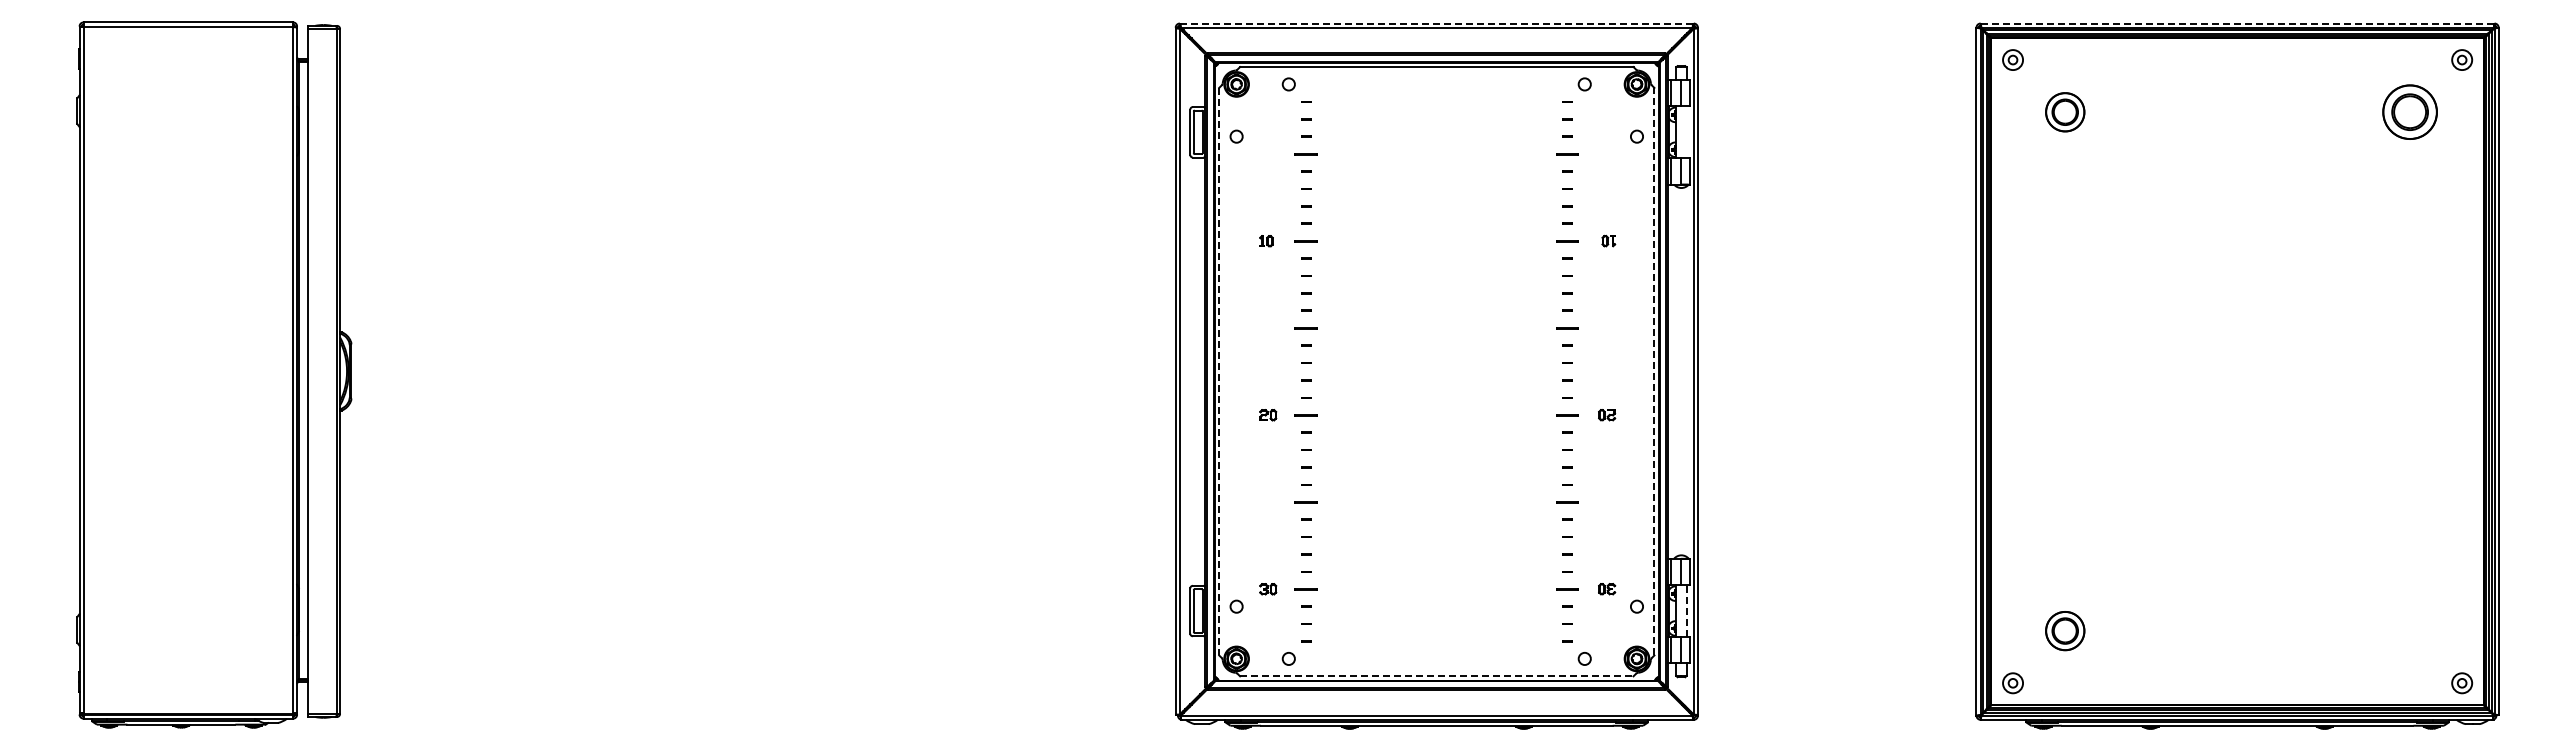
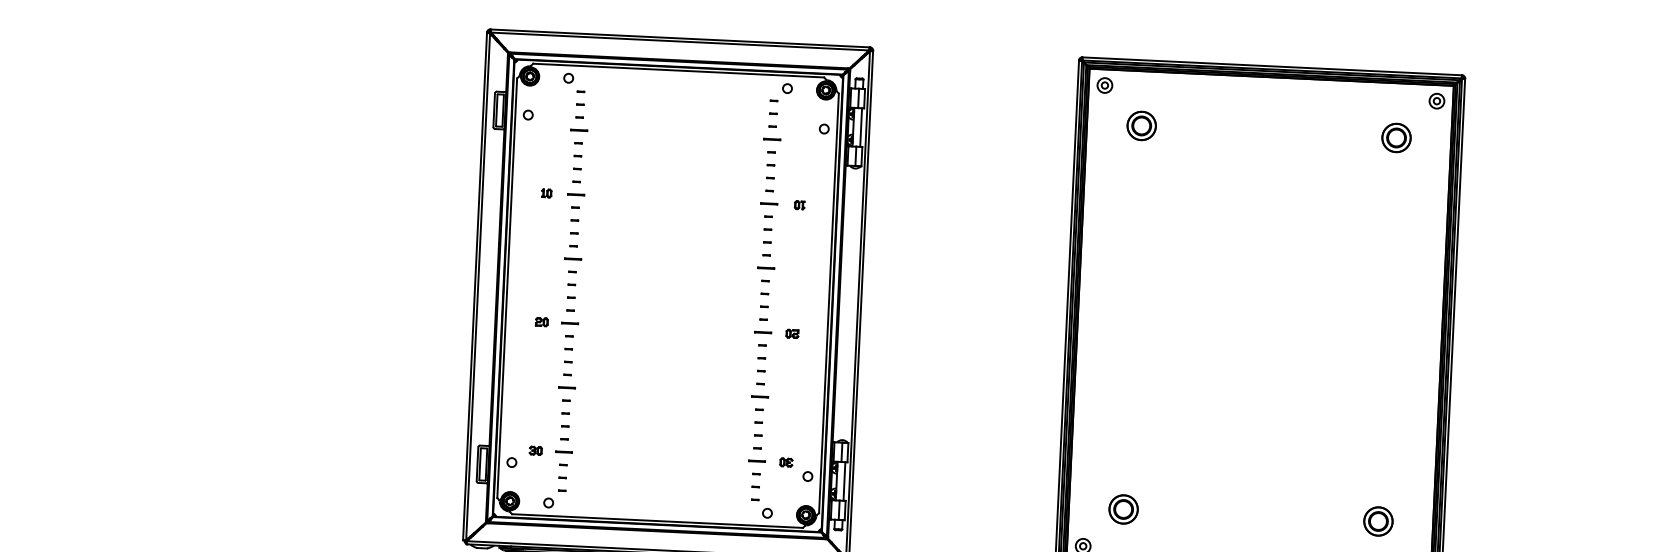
line: (1437, 23) -> (680, 38), dashed -> solid
line: (2237, 23) -> (1272, 66), dashed -> solid
part: (2409, 112) -> (1396, 138), size x0.71
line: (1686, 132) -> (861, 127), added
line: (1219, 371) -> (507, 288), dashed -> solid
line: (1654, 371) -> (829, 303), dashed -> solid
line: (1686, 610) -> (844, 481), dashed -> solid
part: (2409, 631) -> (1378, 521), added
line: (1436, 676) -> (657, 521), dashed -> solid

